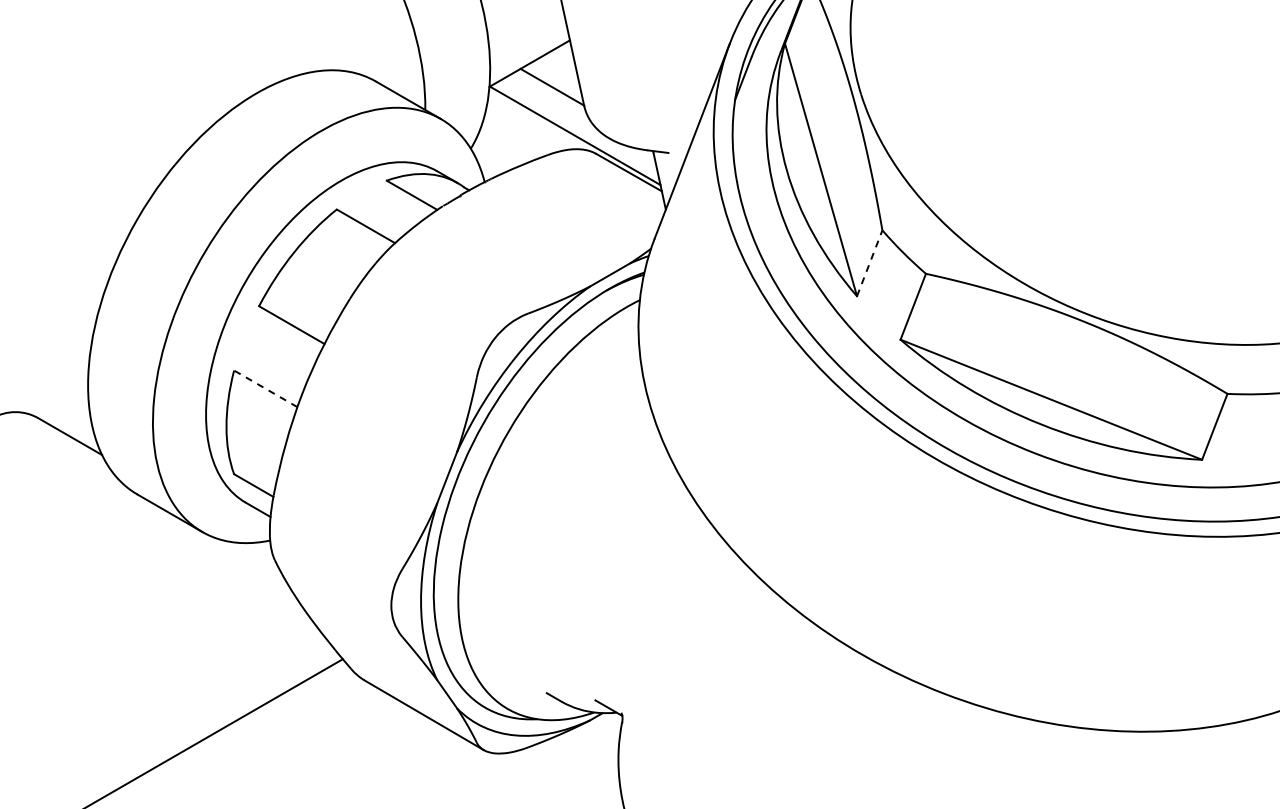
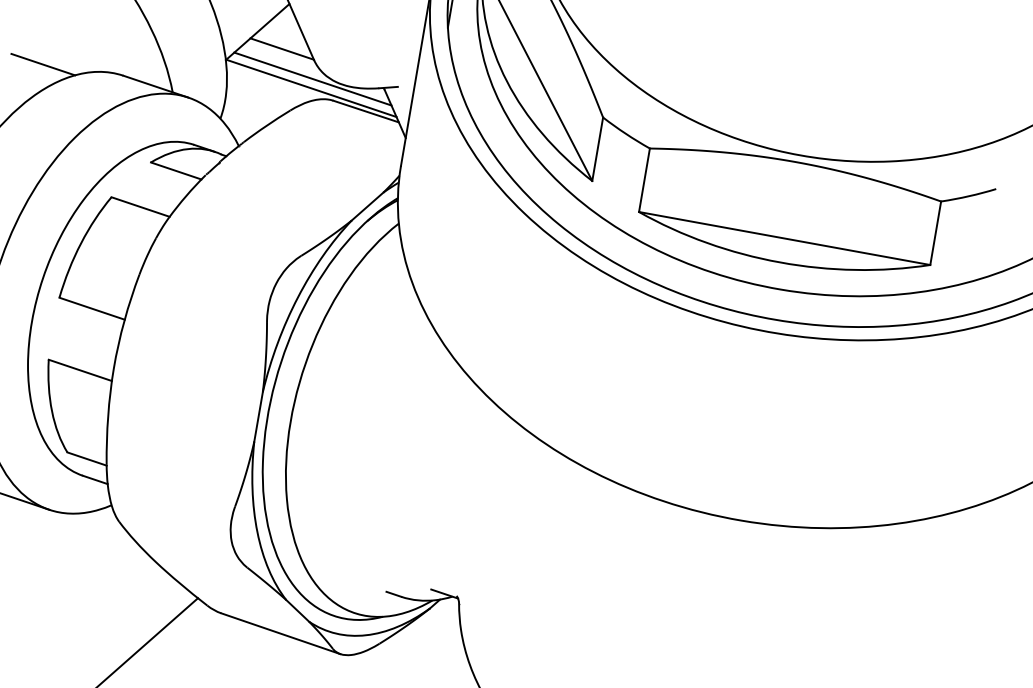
line: (292, 51) -> (43, 63), added
line: (578, 125) -> (312, 78), added
line: (869, 262) -> (597, 148), dashed -> solid
line: (265, 388) -> (80, 370), dashed -> solid

